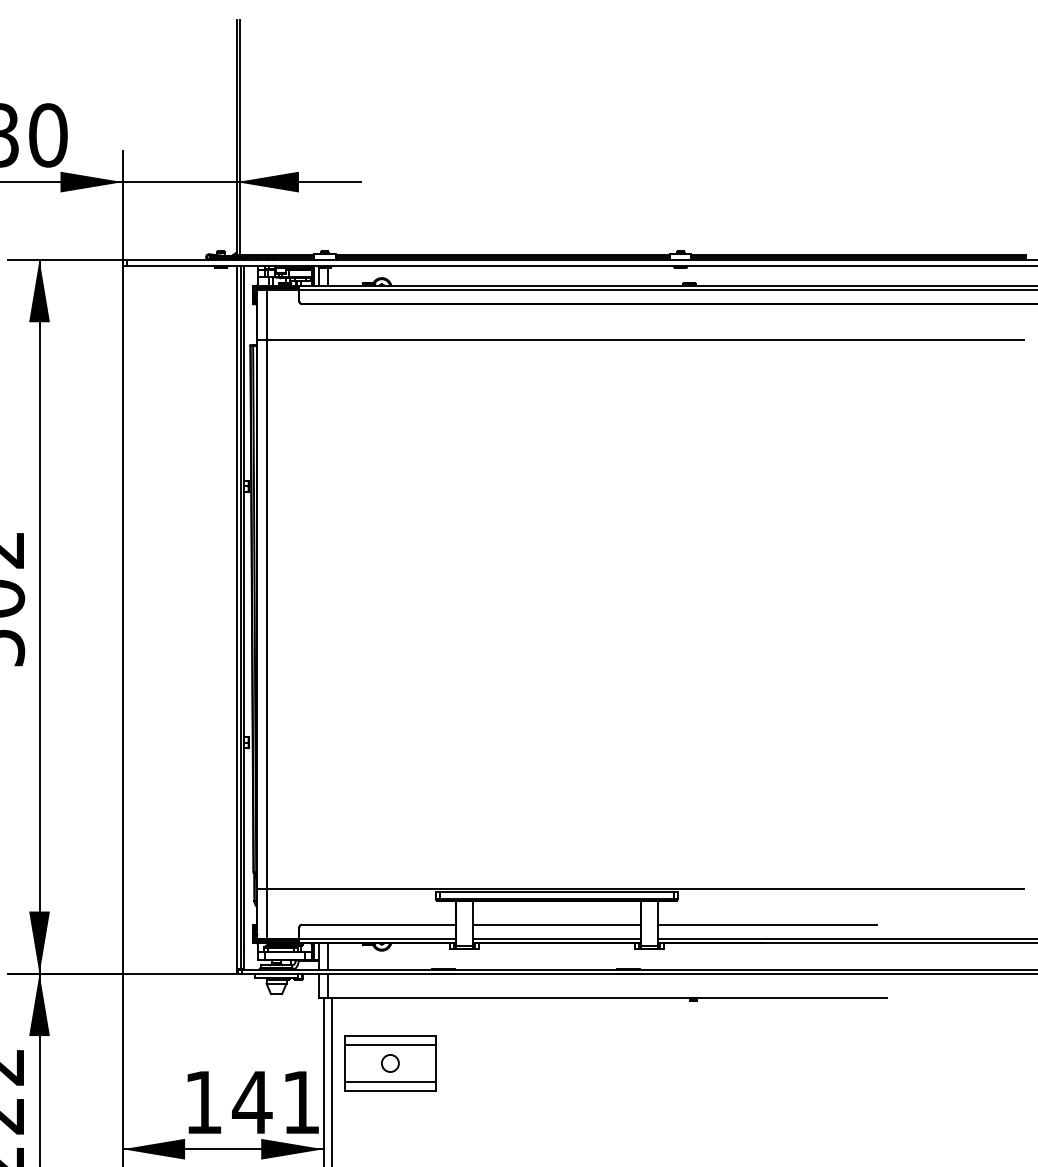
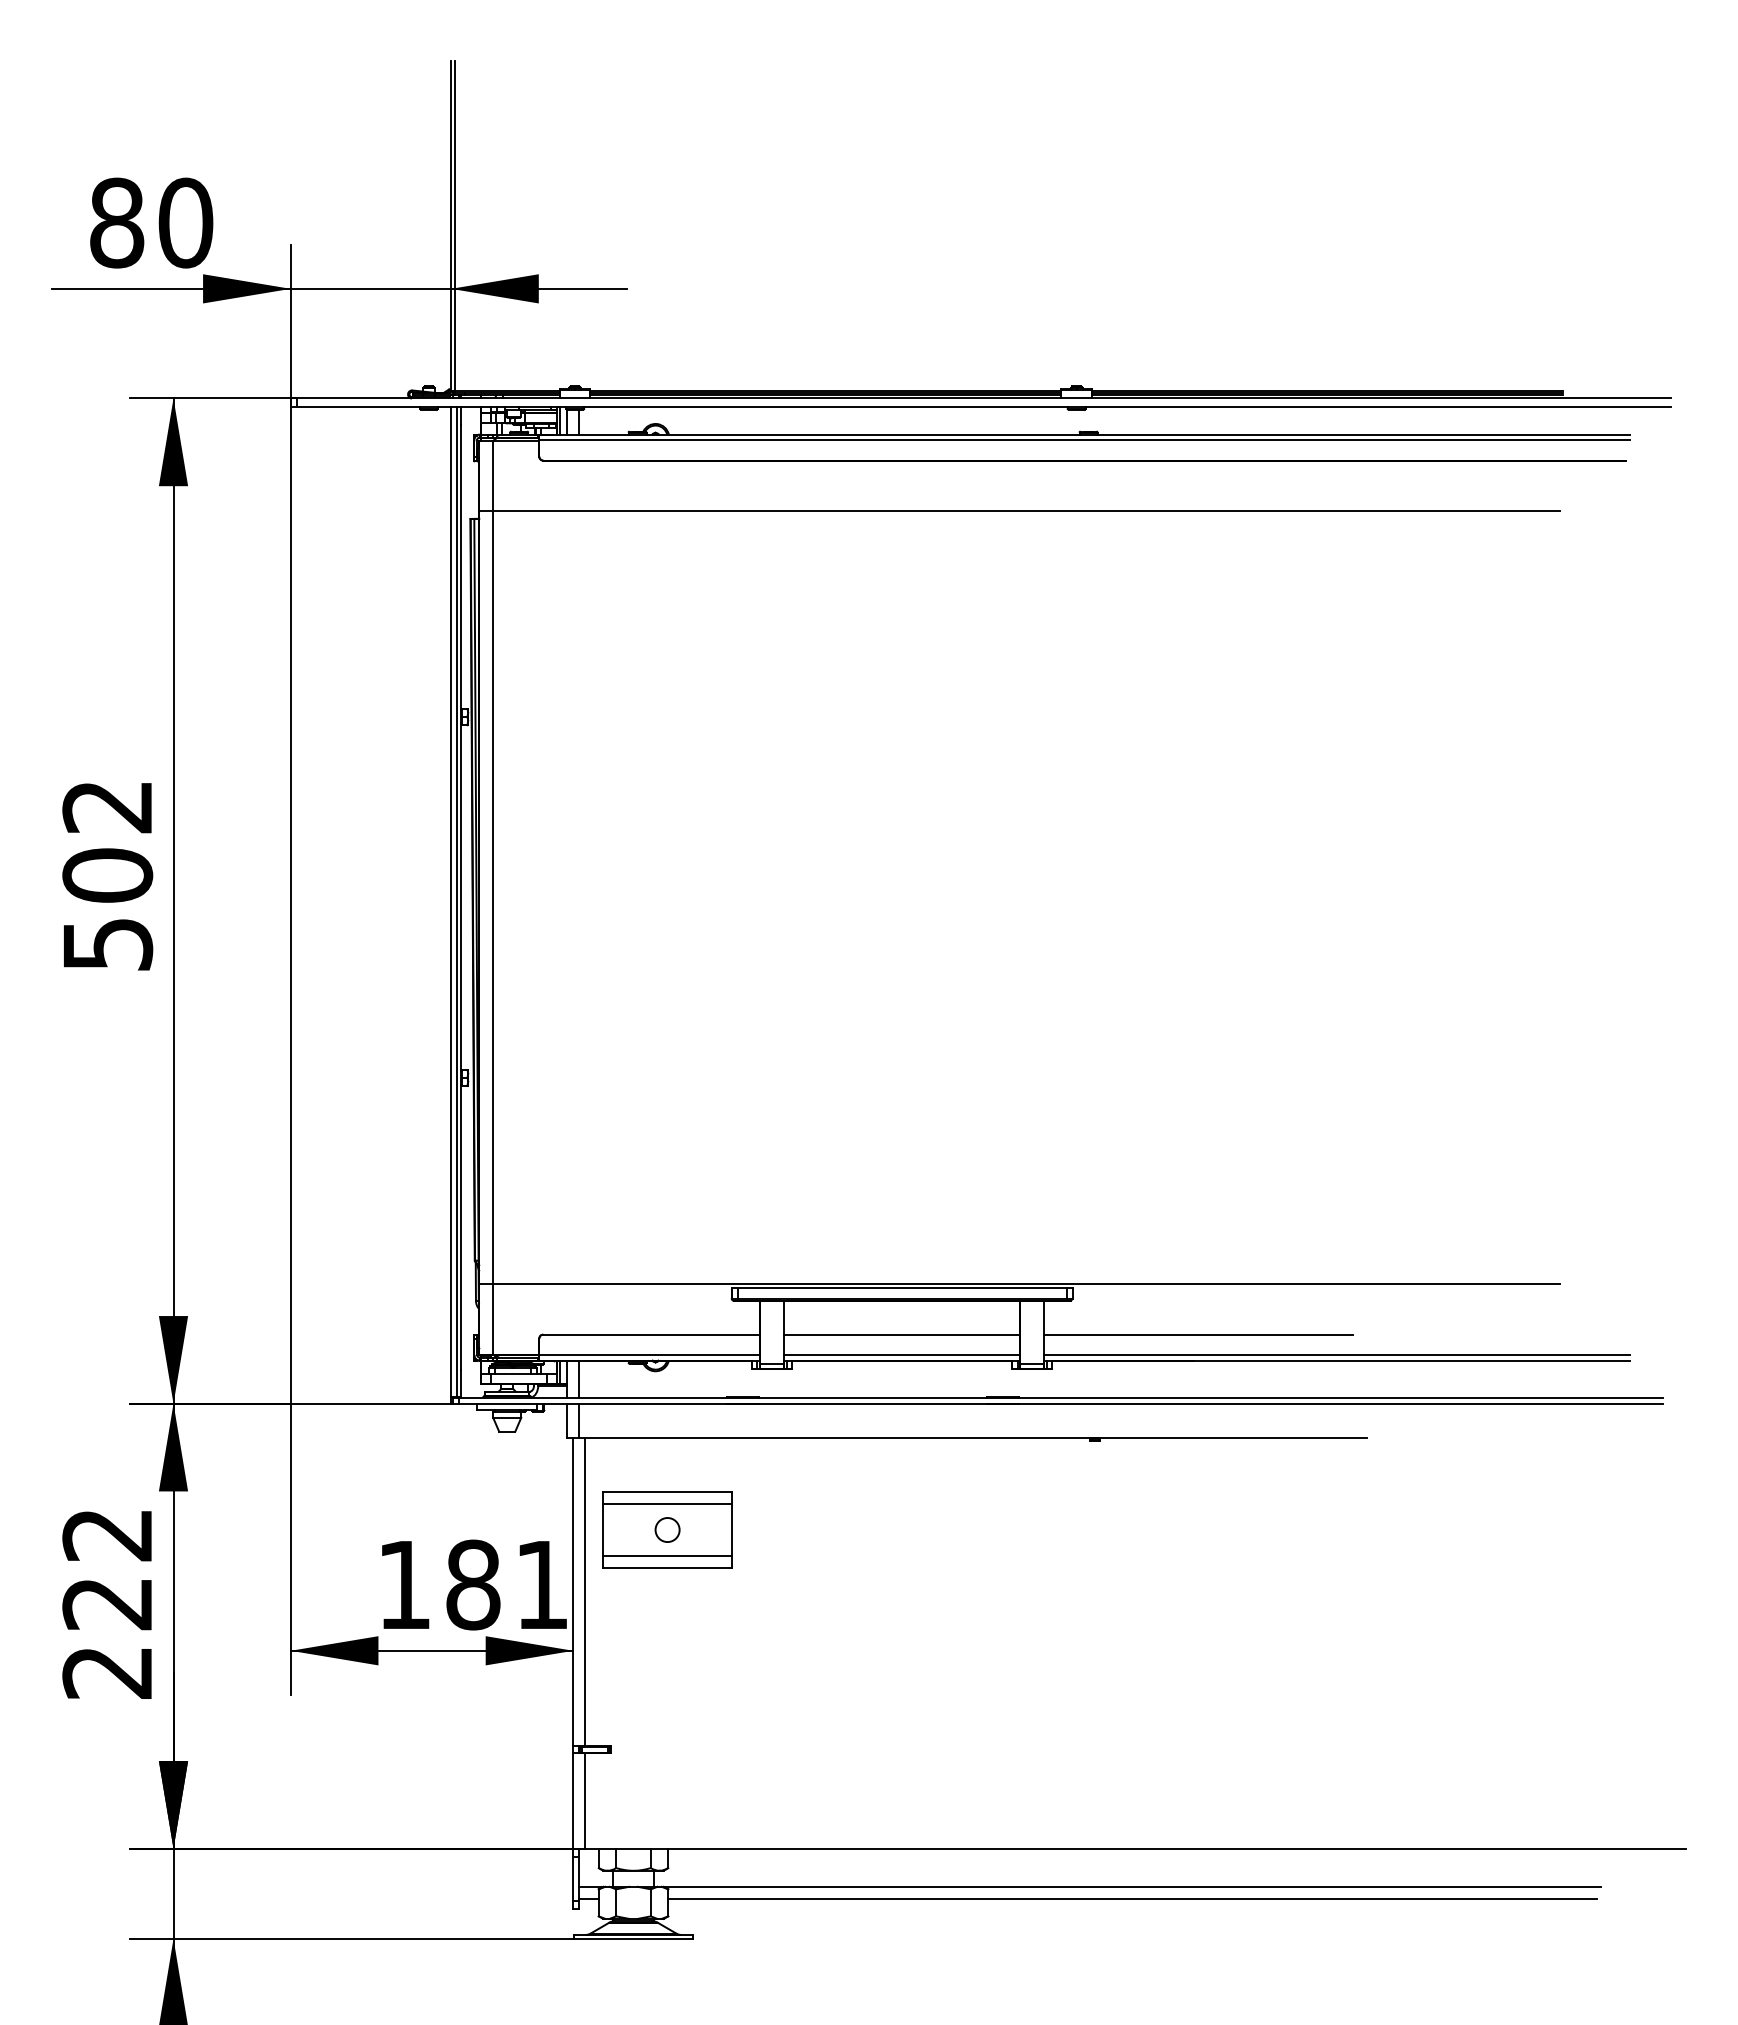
text: (251, 1102) -> (472, 1584), 141 -> 181

